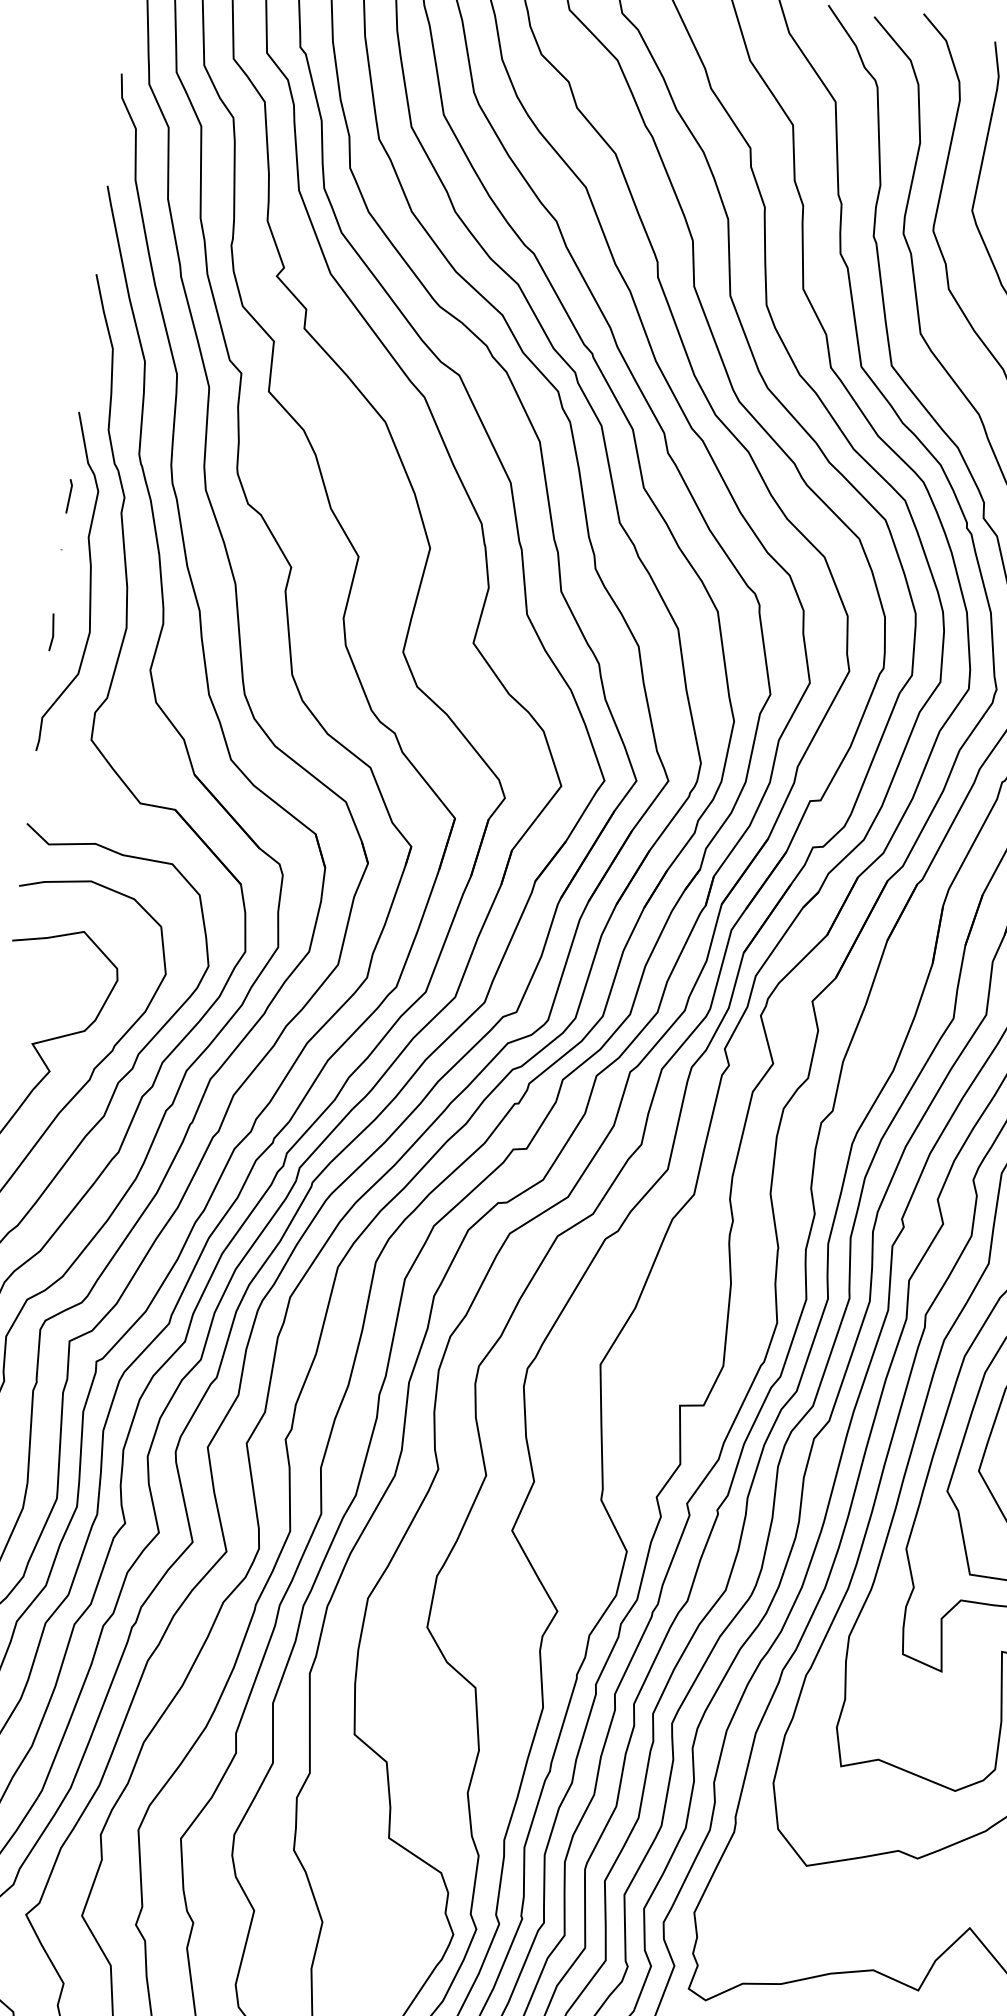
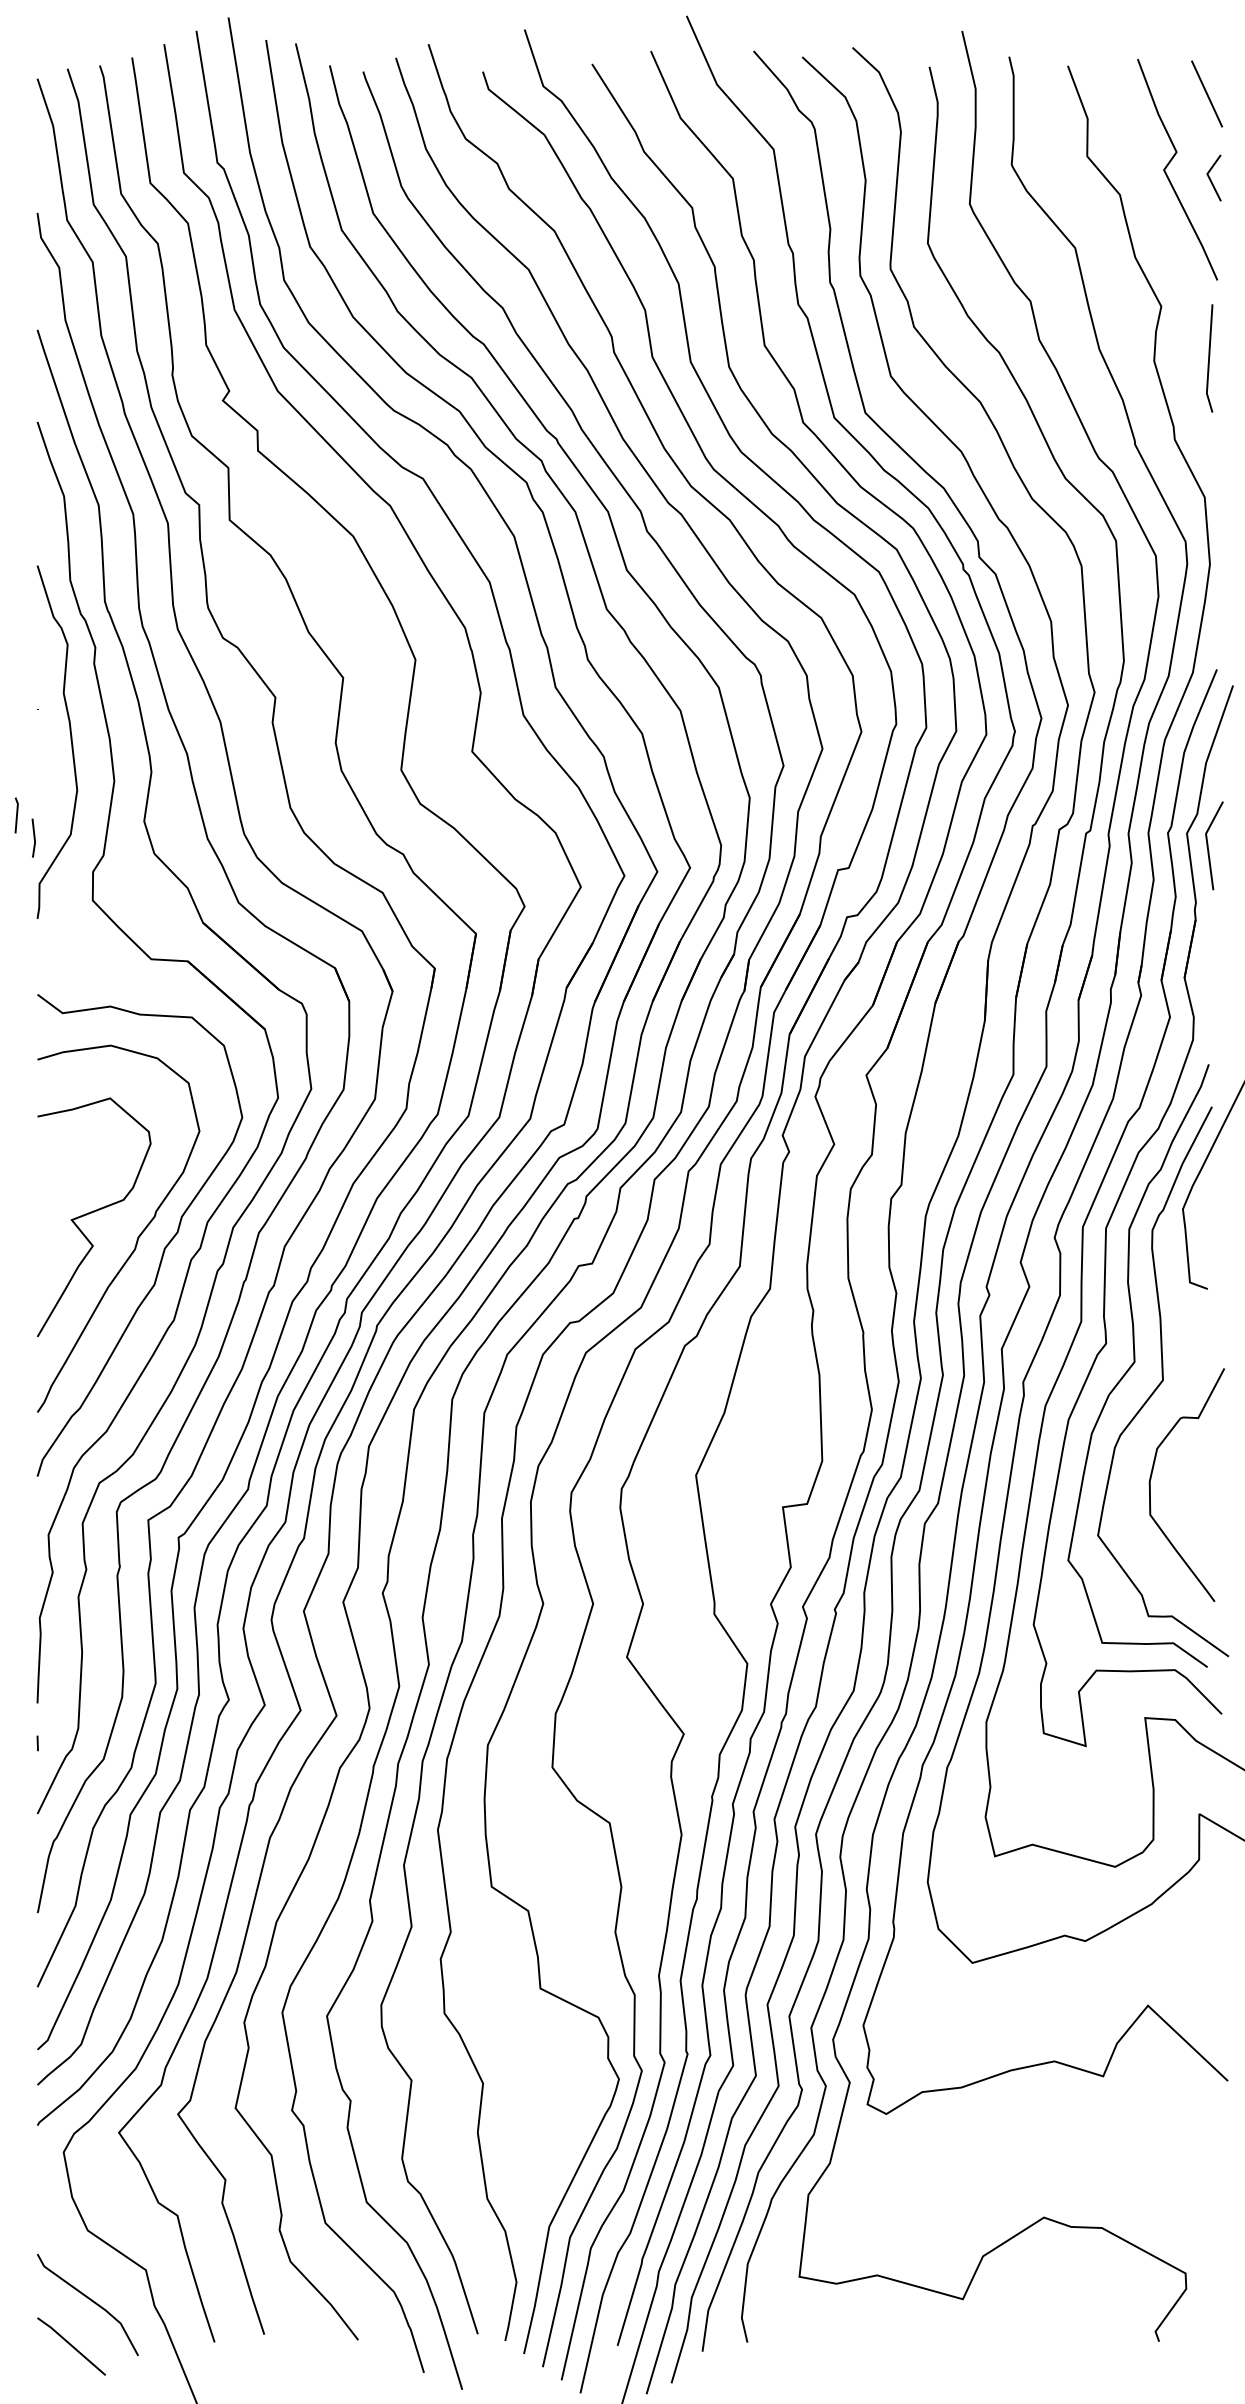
line: (69, 496) -> (16, 815), moved
line: (52, 631) -> (33, 837), moved

